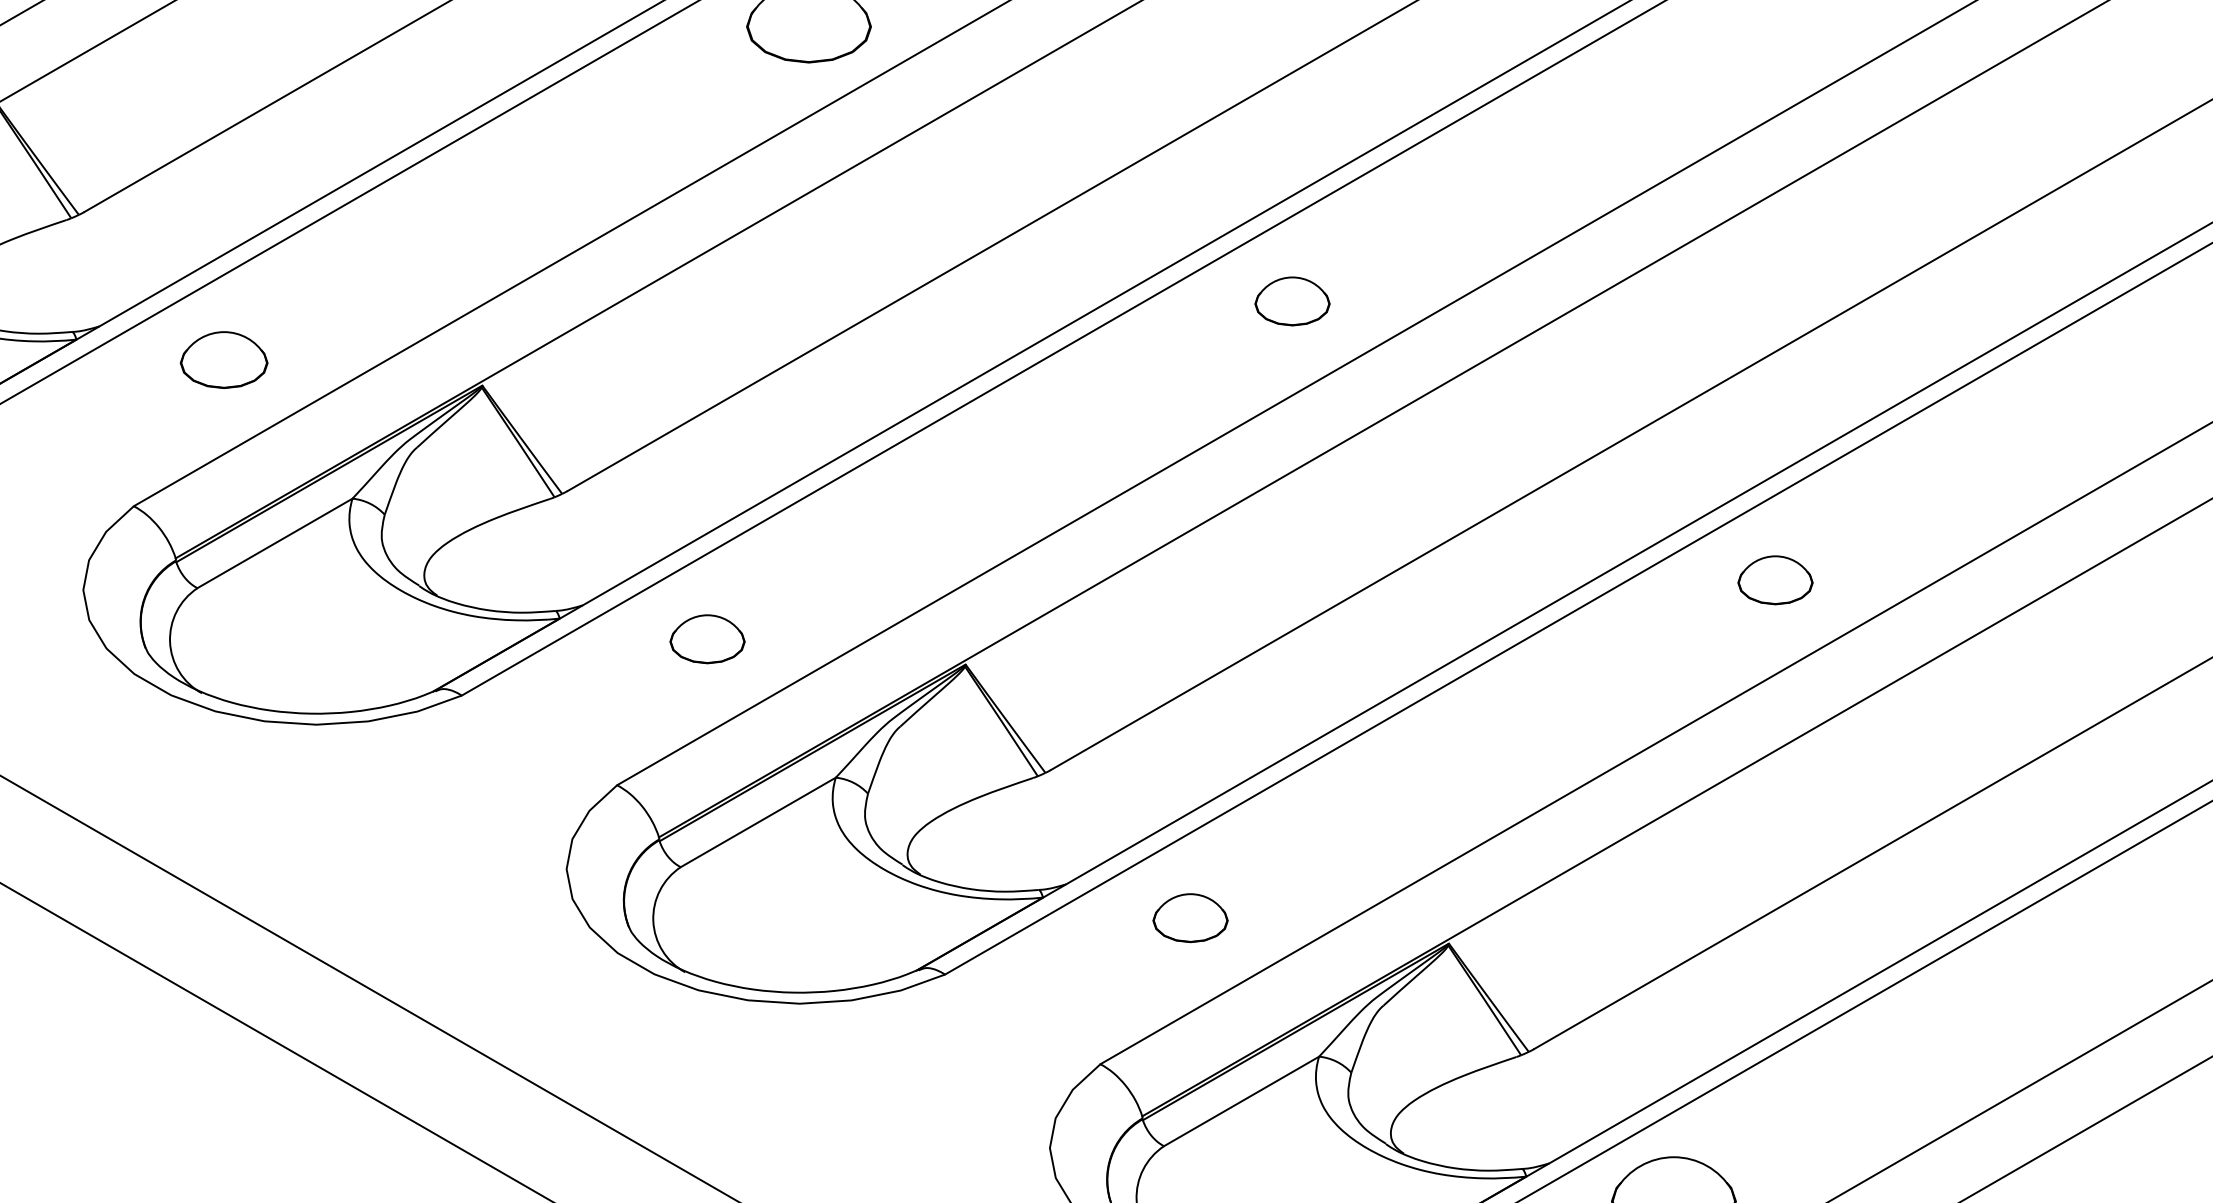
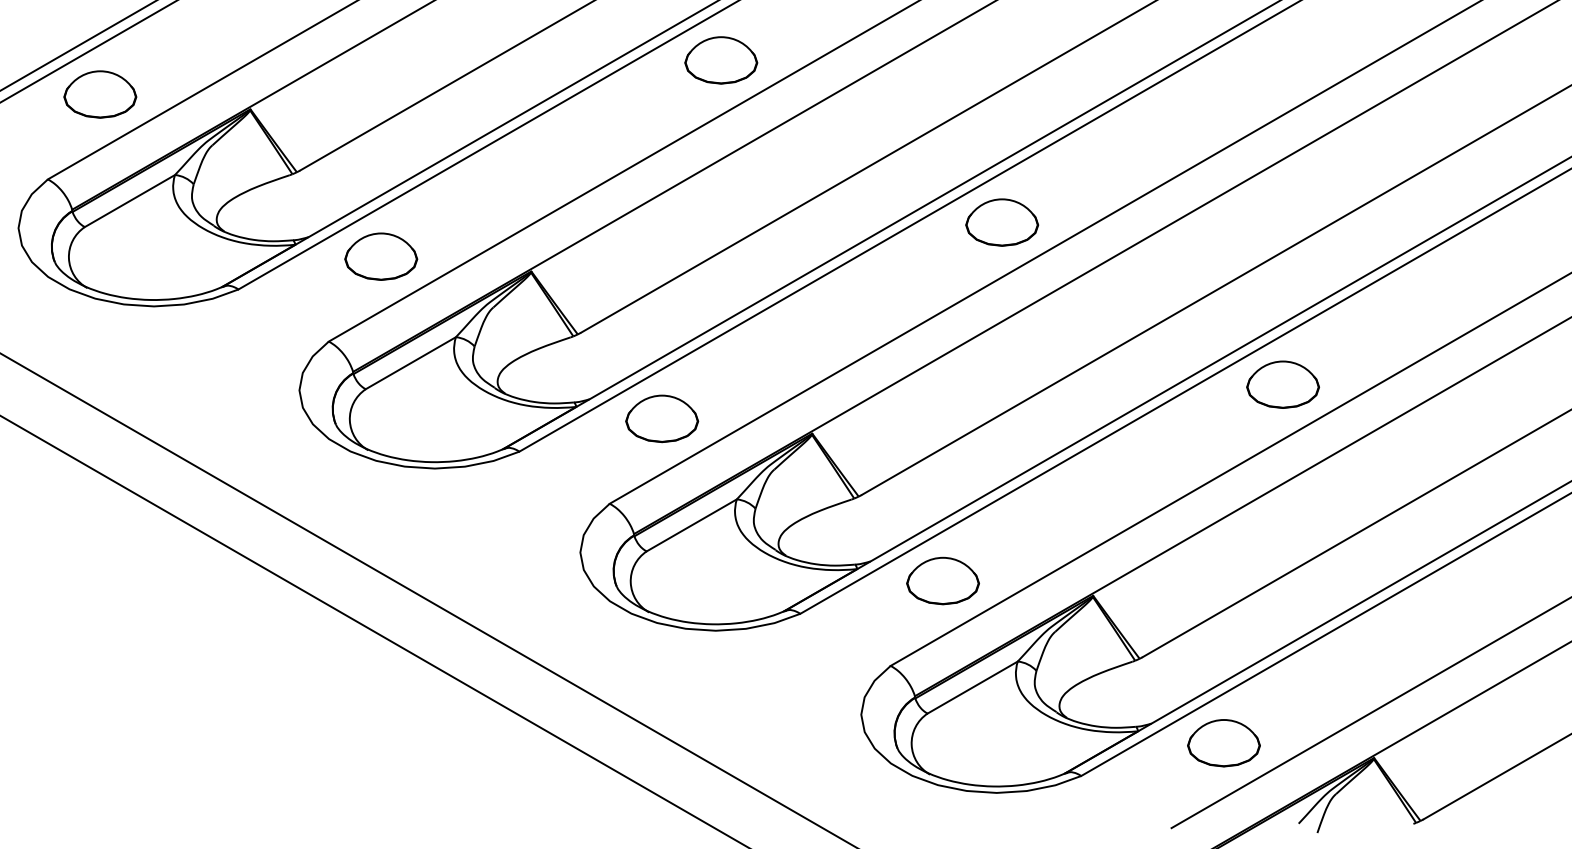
part: (1292, 301) -> (1002, 222), size x1.67
part: (224, 359) -> (381, 256), size x1.43
part: (1774, 580) -> (1282, 384), size x1.67
part: (707, 638) -> (662, 418), size x1.67
part: (1189, 917) -> (942, 580), size x1.67

